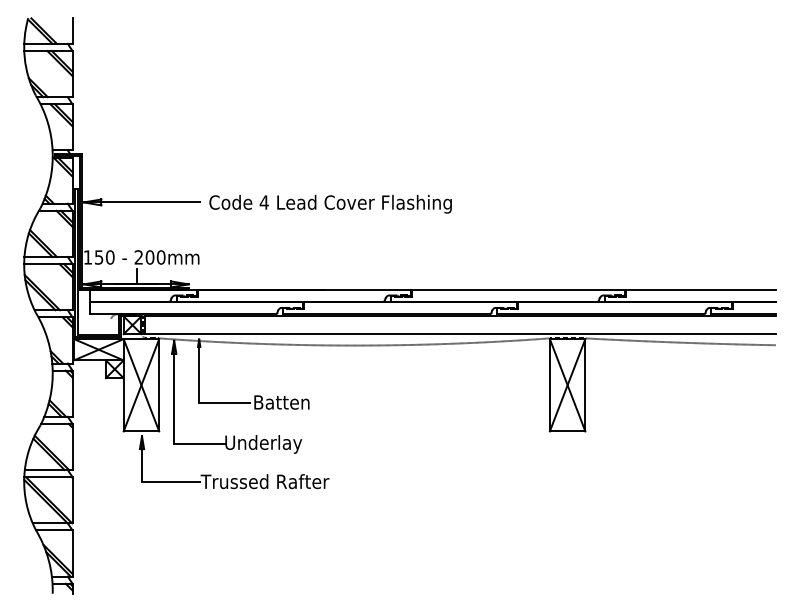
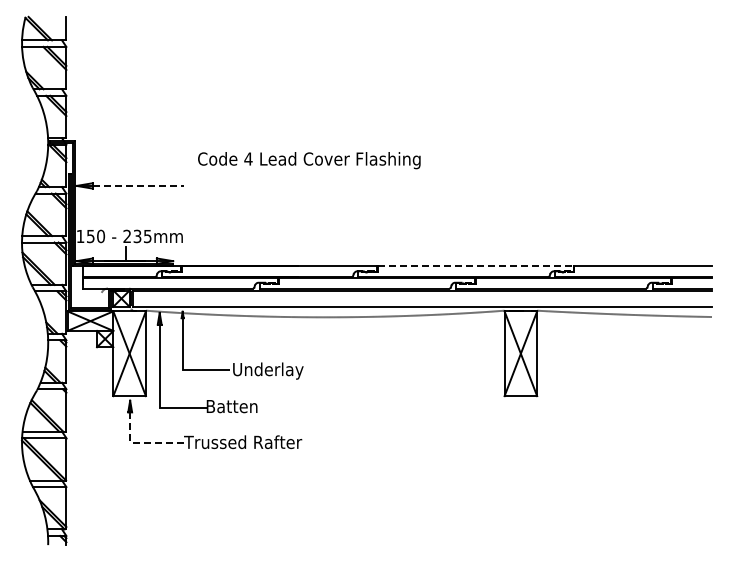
line: (151, 201) -> (138, 185), solid -> dashed
text: (330, 204) -> (309, 160), moved
text: (155, 257) -> (142, 236), 200mm -> 235mm
line: (518, 290) -> (475, 266), solid -> dashed
text: (292, 403) -> (268, 370), Batten -> Underlay
text: (263, 443) -> (241, 407), Underlay -> Batten
line: (154, 481) -> (141, 442), solid -> dashed

